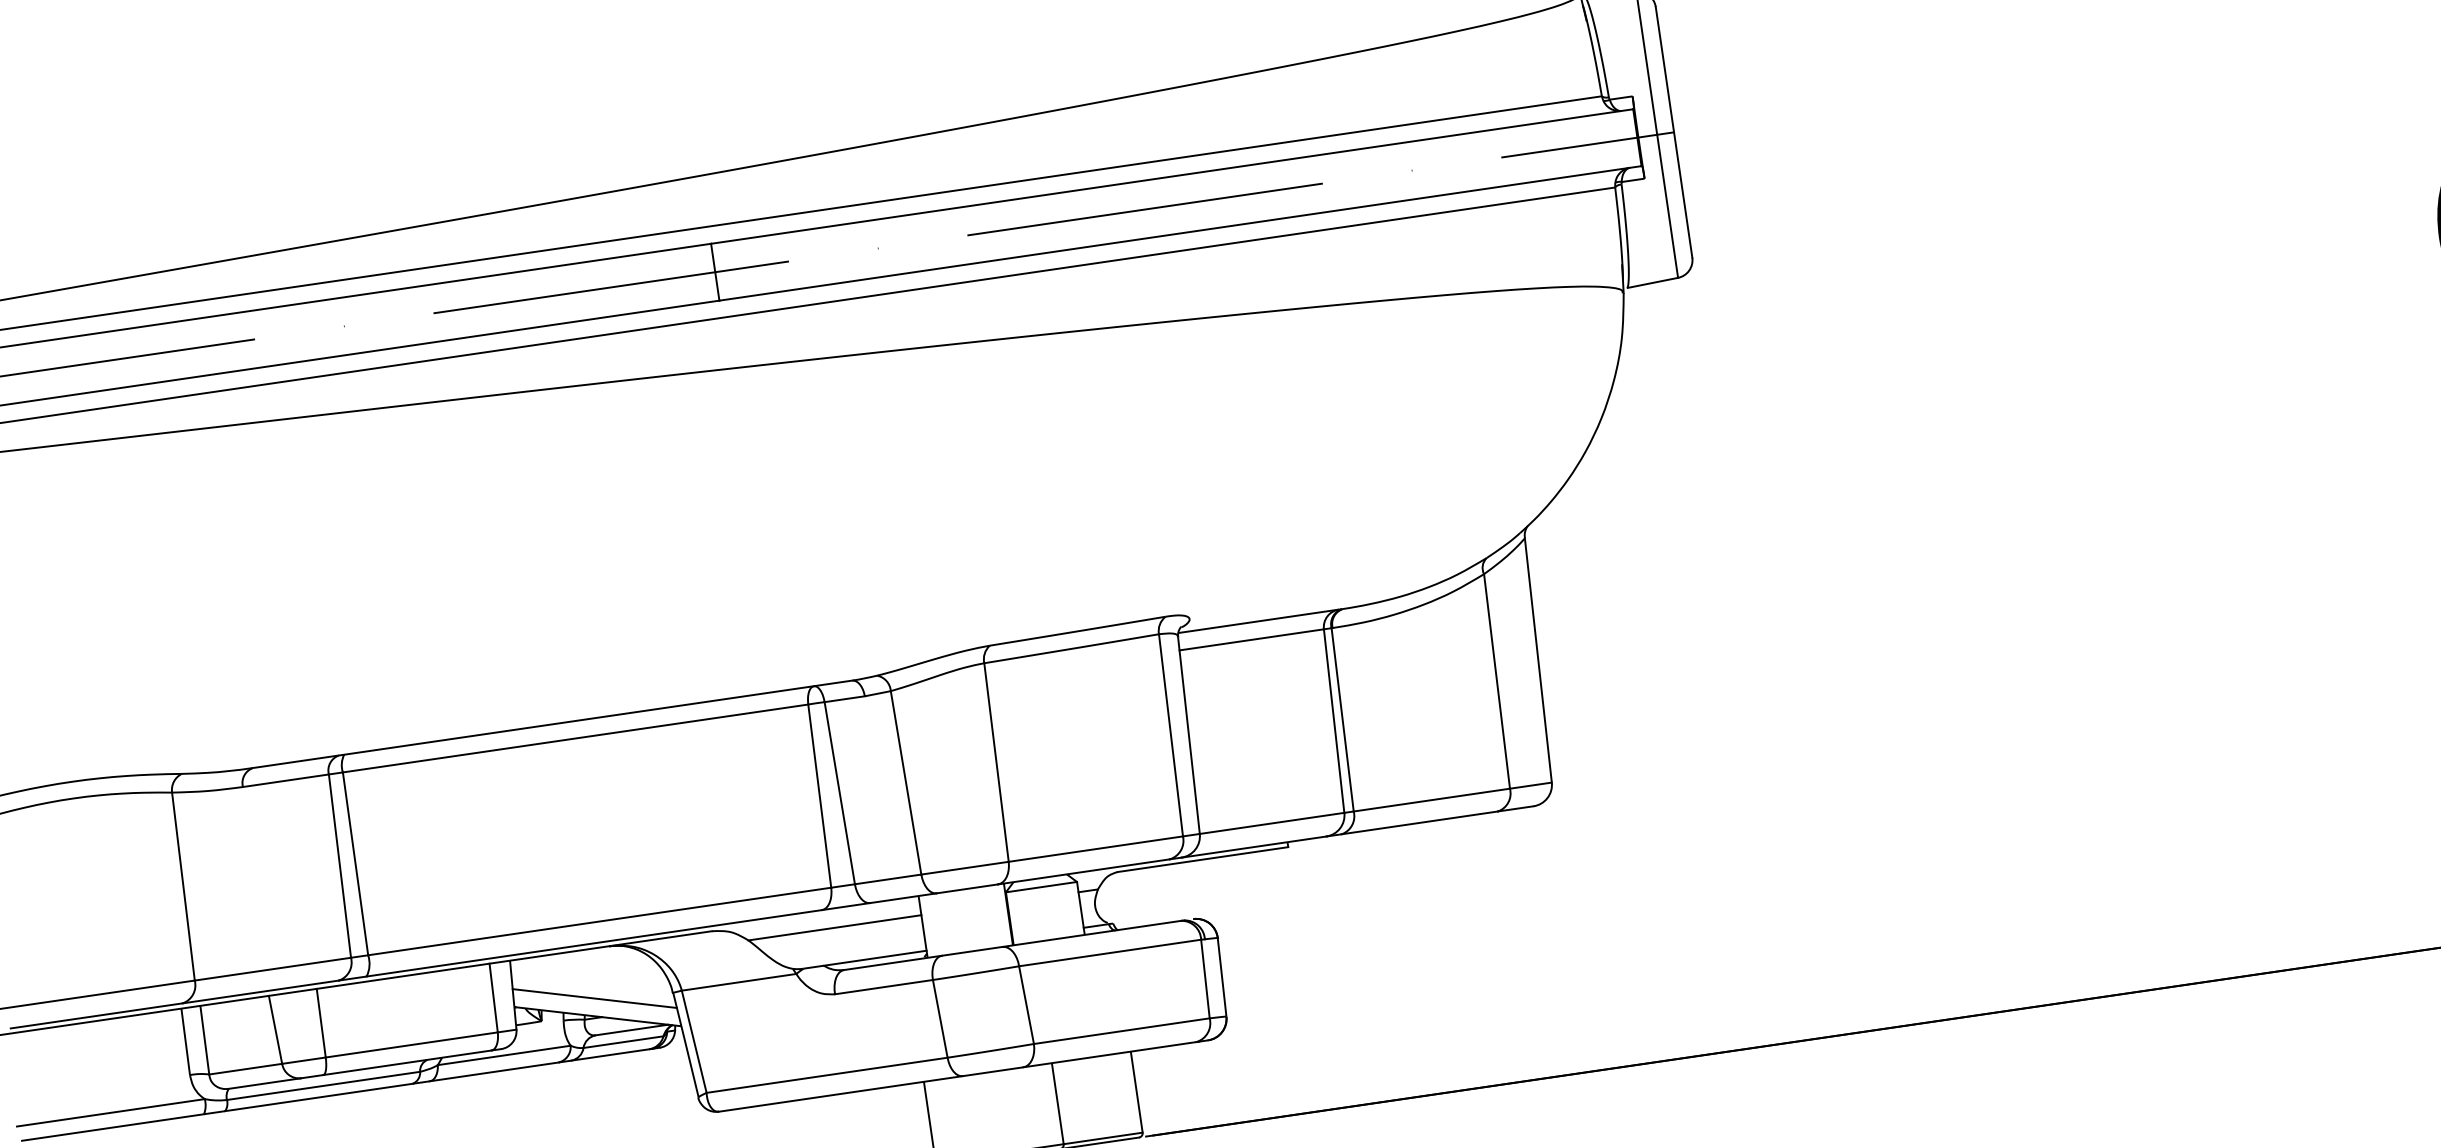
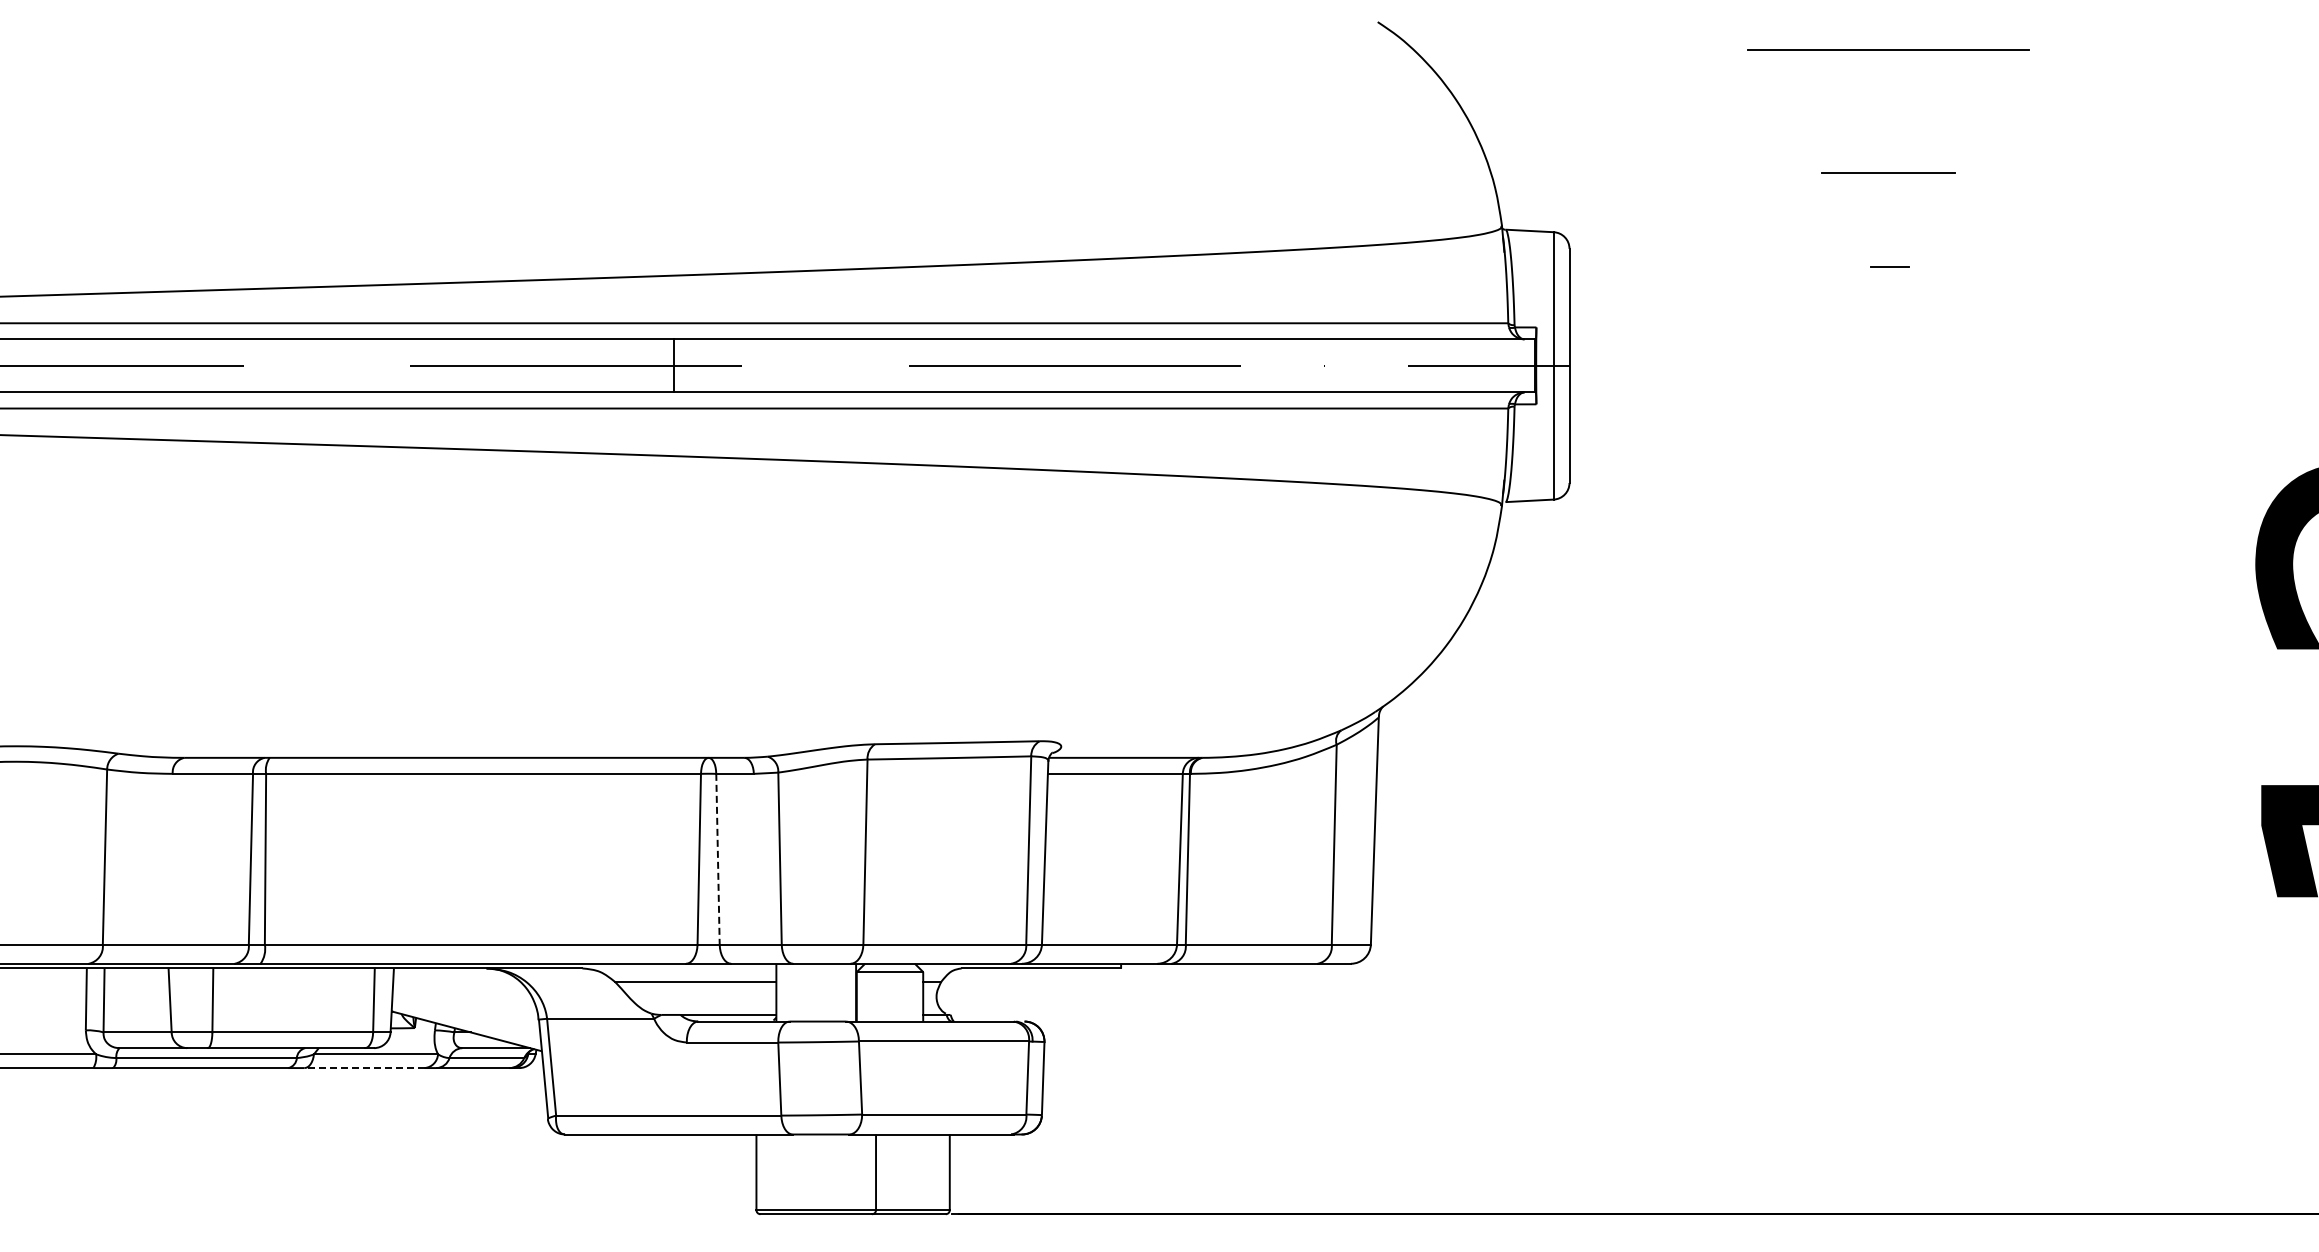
line: (840, 793) -> (718, 859), solid -> dashed
line: (594, 997) -> (466, 1013), removed
line: (494, 1072) -> (364, 1068), solid -> dashed

